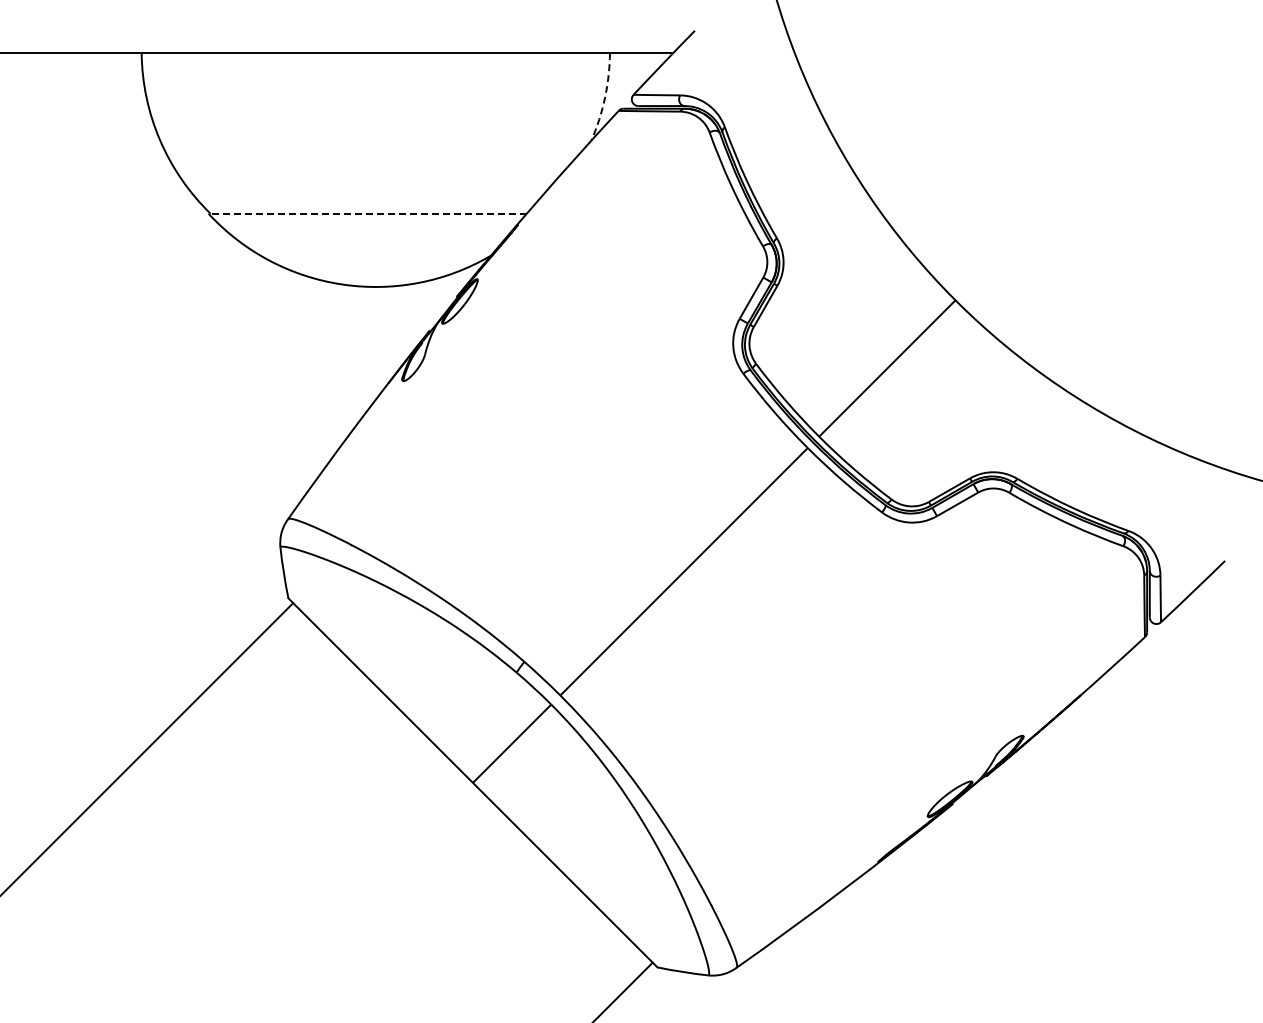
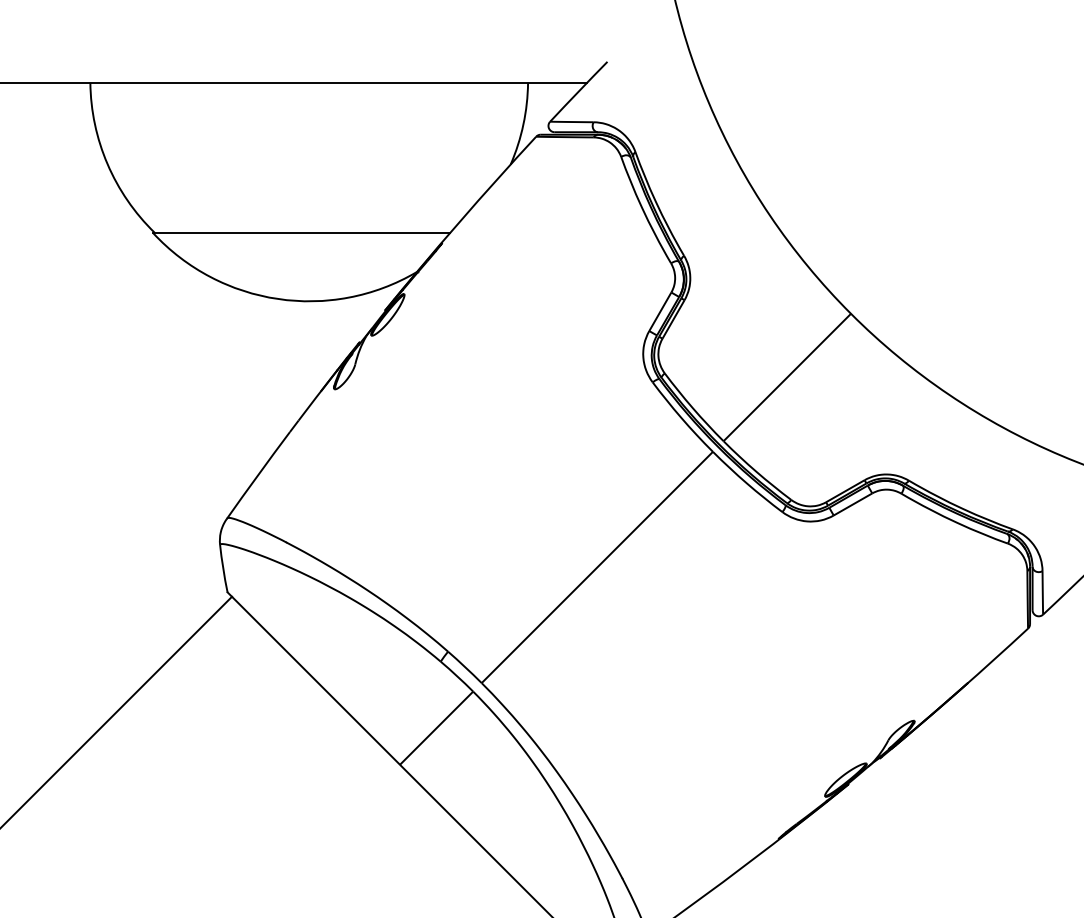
arc: (605, 97) -> (523, 124), dashed -> solid
line: (367, 213) -> (301, 232), dashed -> solid

